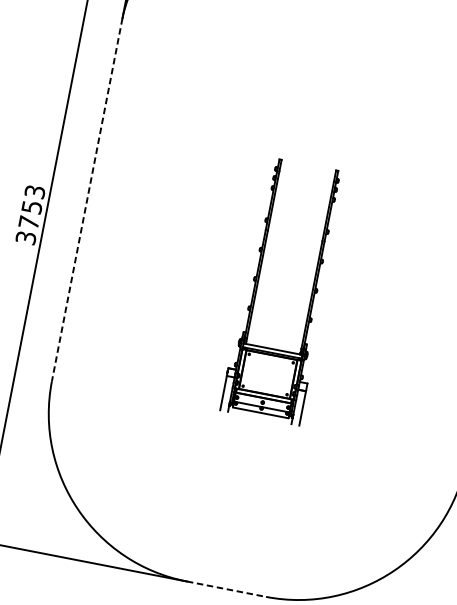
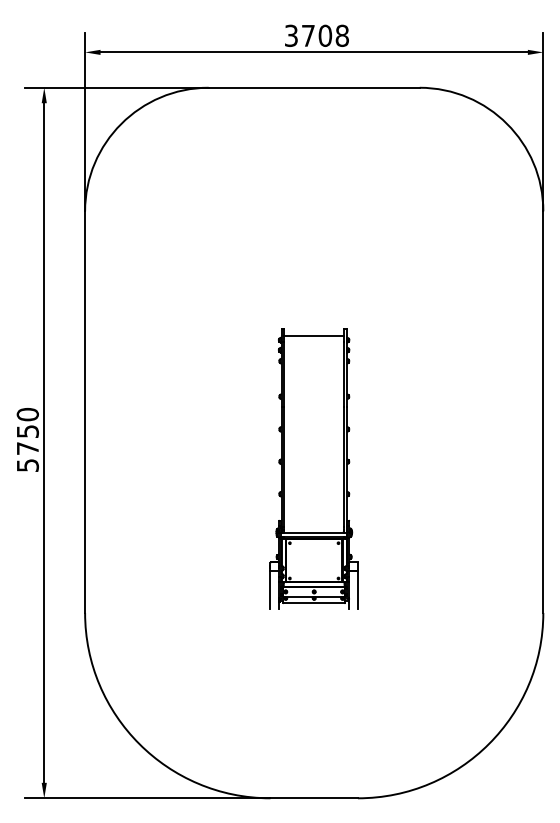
line: (307, 171) -> (314, 336), added
line: (87, 200) -> (85, 412), dashed -> solid
text: (30, 214) -> (27, 439), 3753 -> 5750
line: (226, 589) -> (314, 798), dashed -> solid

